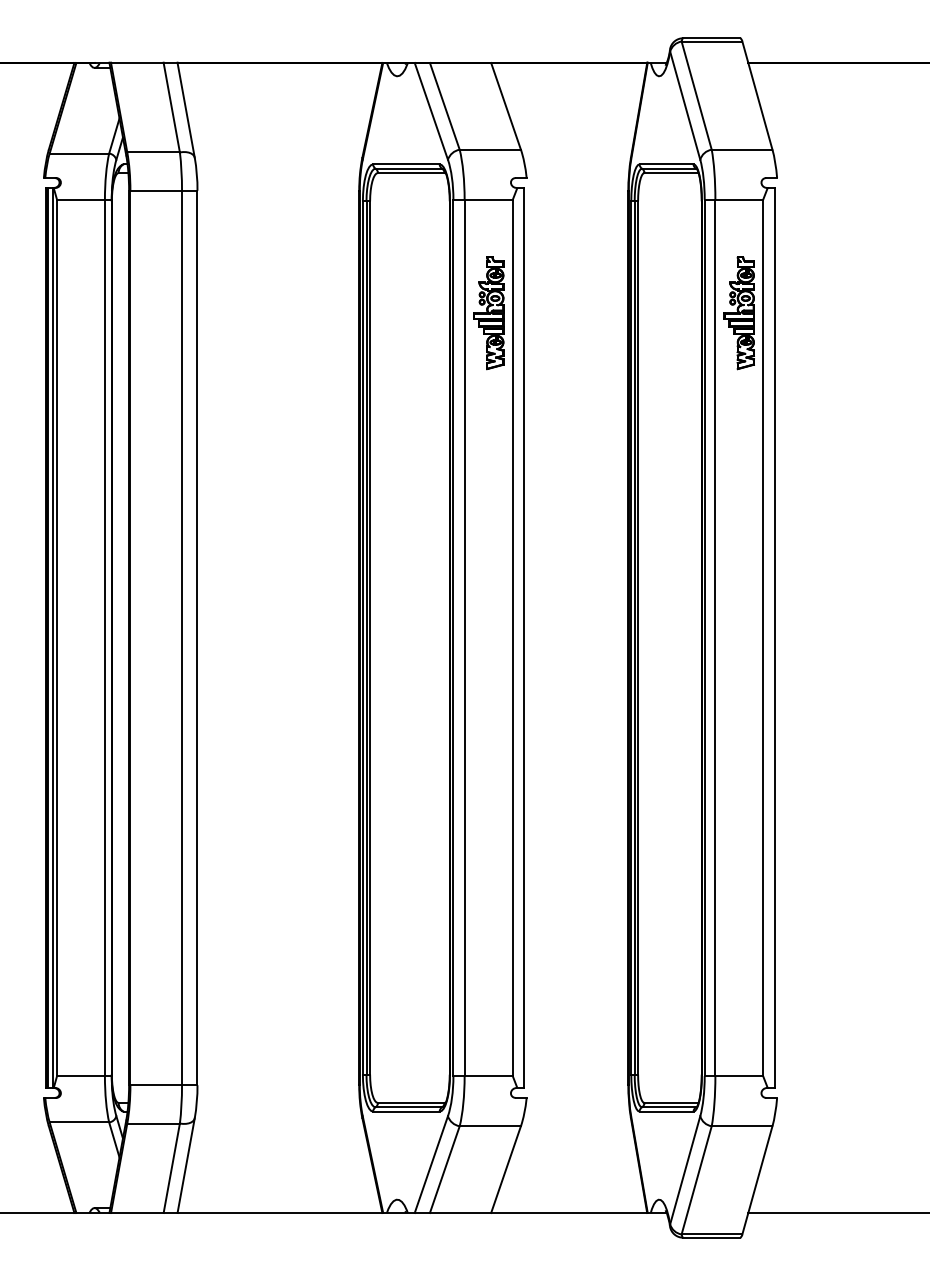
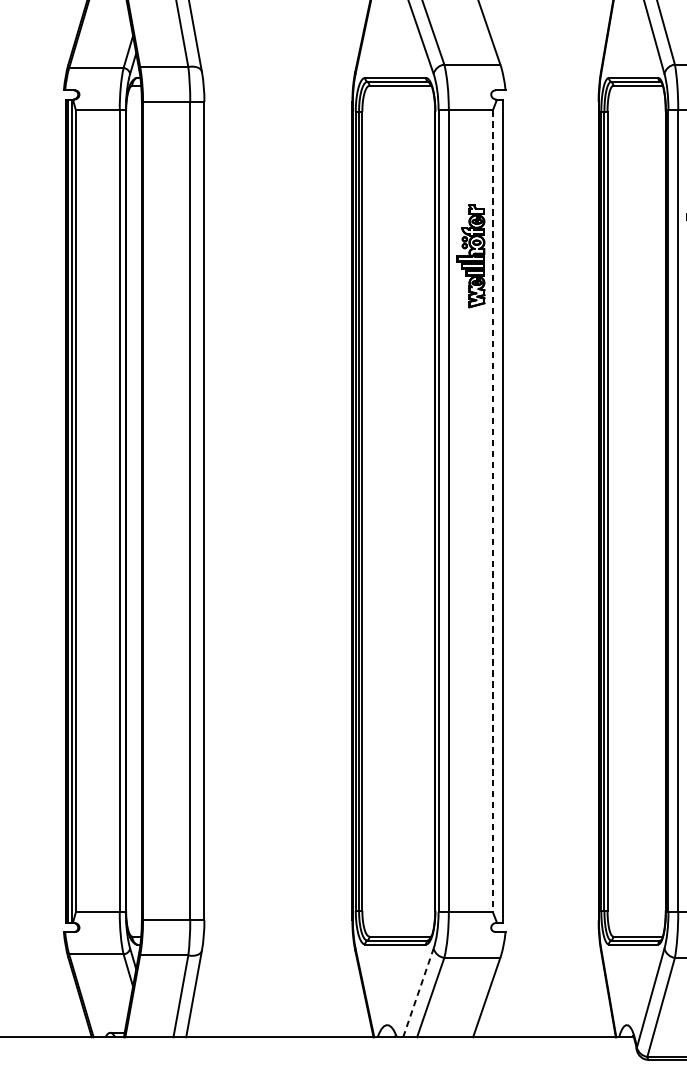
part: (488, 313) -> (470, 256), moved
line: (512, 638) -> (492, 511), solid -> dashed
line: (431, 1164) -> (418, 992), solid -> dashed

